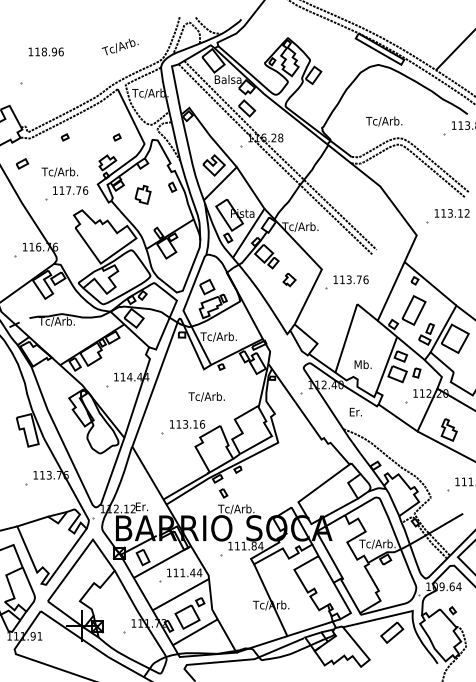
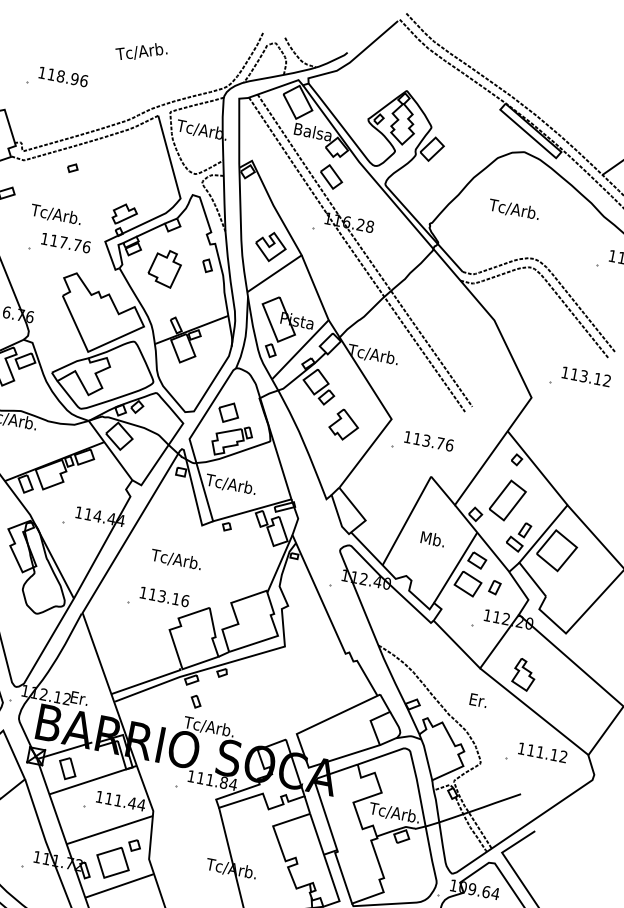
text: (119, 46) -> (140, 51), moved
text: (45, 51) -> (62, 76), moved
text: (384, 121) -> (514, 209), moved
part: (116, 137) -> (143, 182), removed
part: (142, 194) -> (164, 267), size x1.43
part: (289, 279) -> (344, 424), size x1.67
text: (362, 364) -> (432, 538), moved
text: (206, 396) -> (176, 559), moved
text: (355, 411) -> (478, 699), moved

